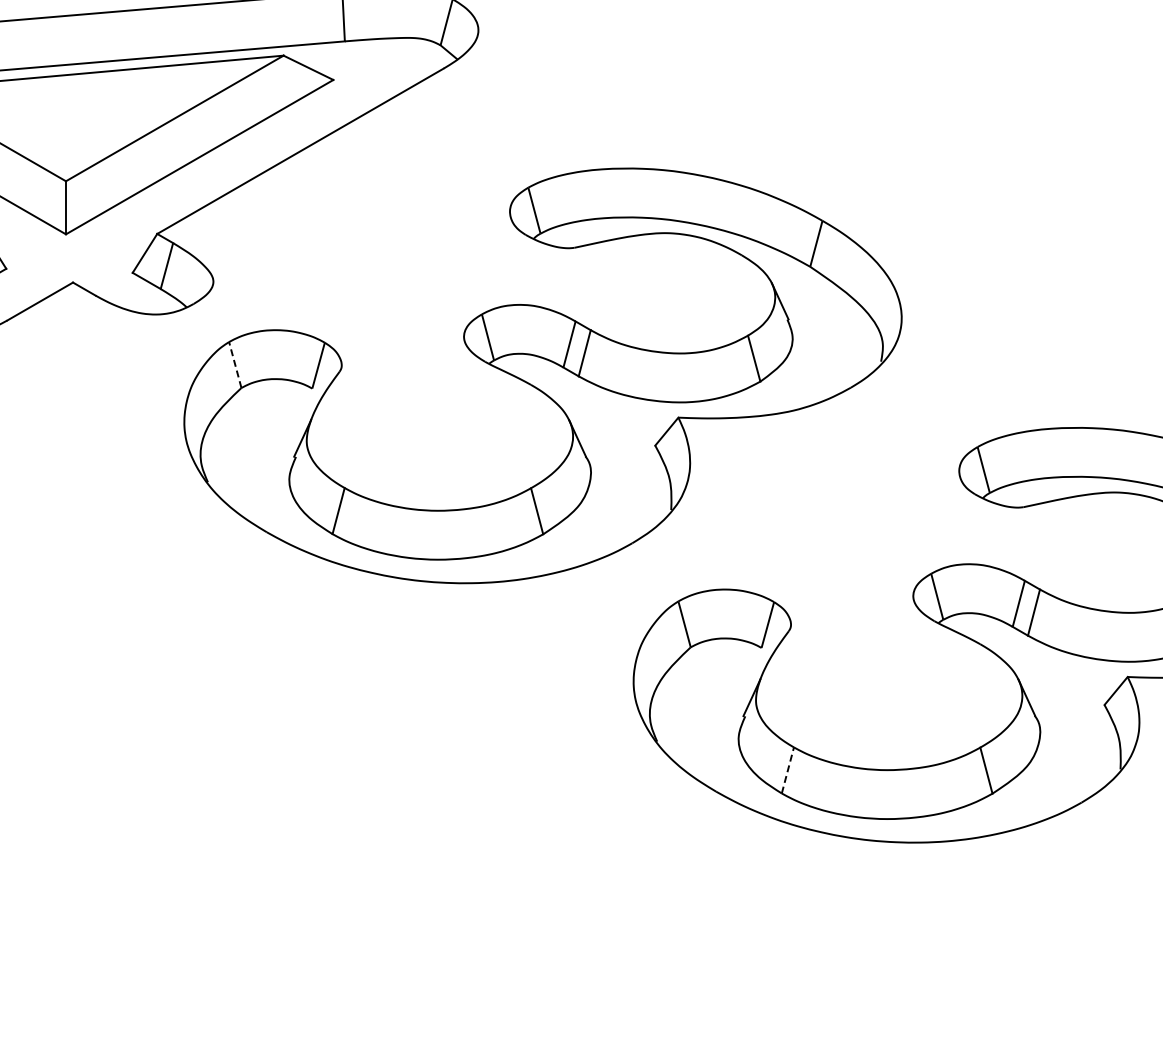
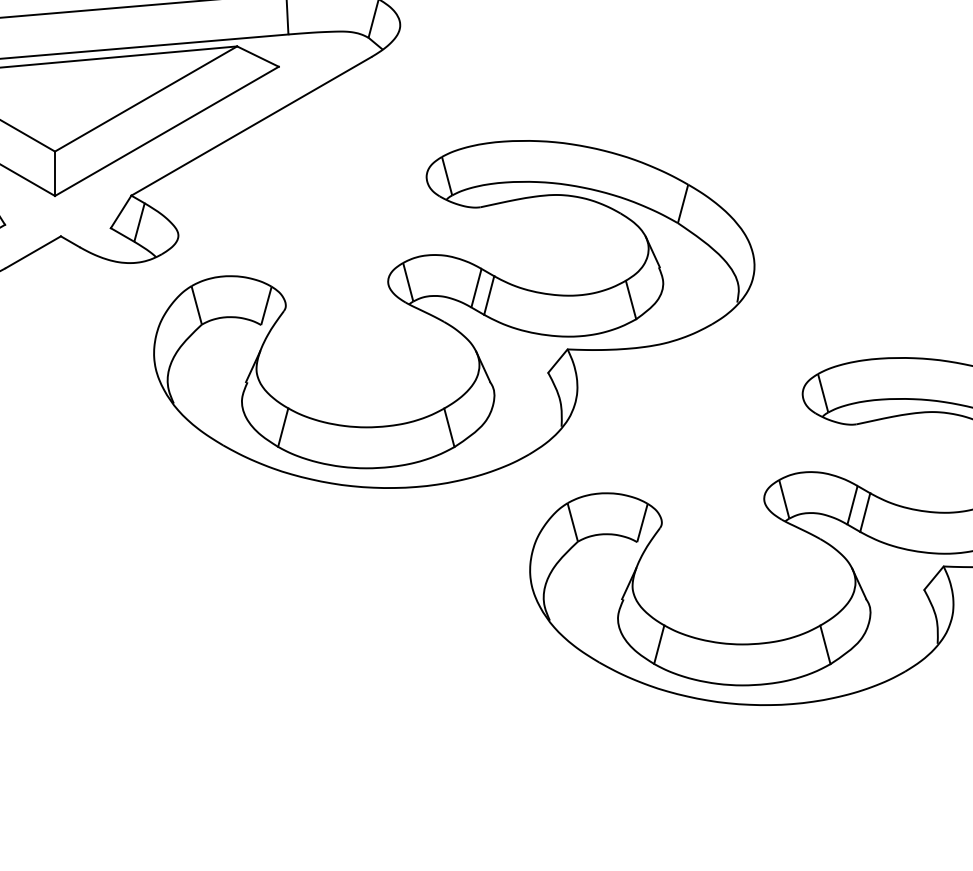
line: (235, 365) -> (196, 305), dashed -> solid
line: (787, 770) -> (658, 644), dashed -> solid

